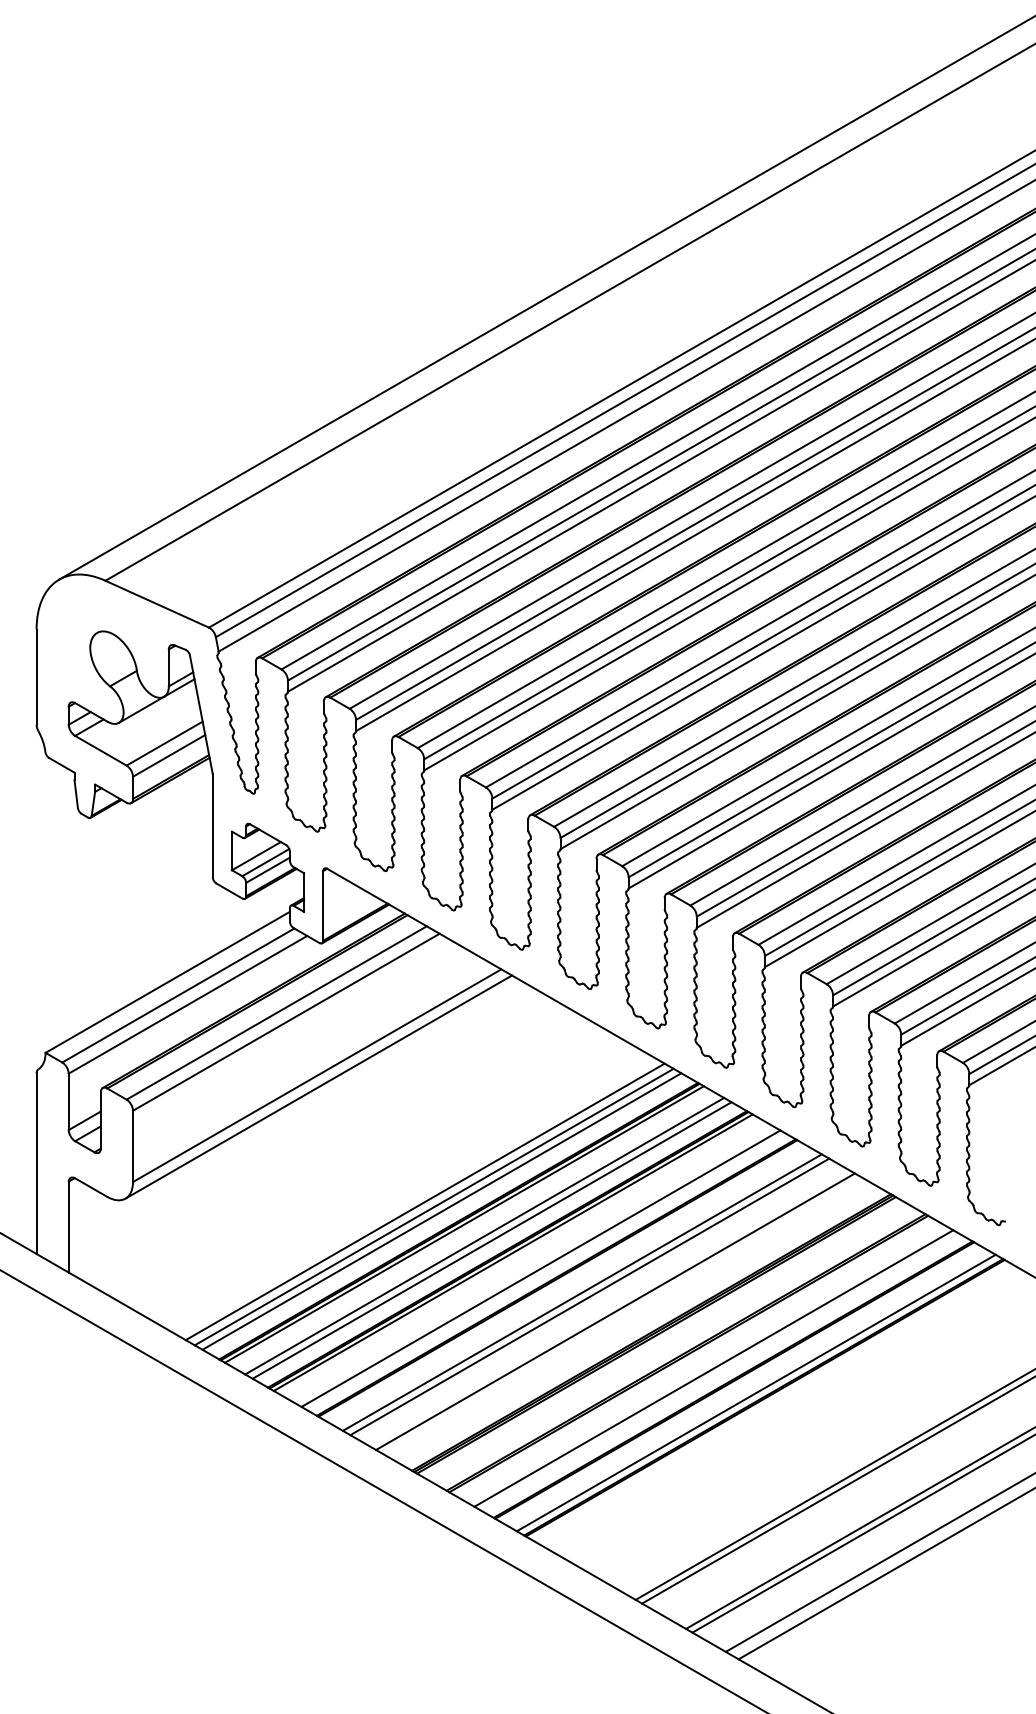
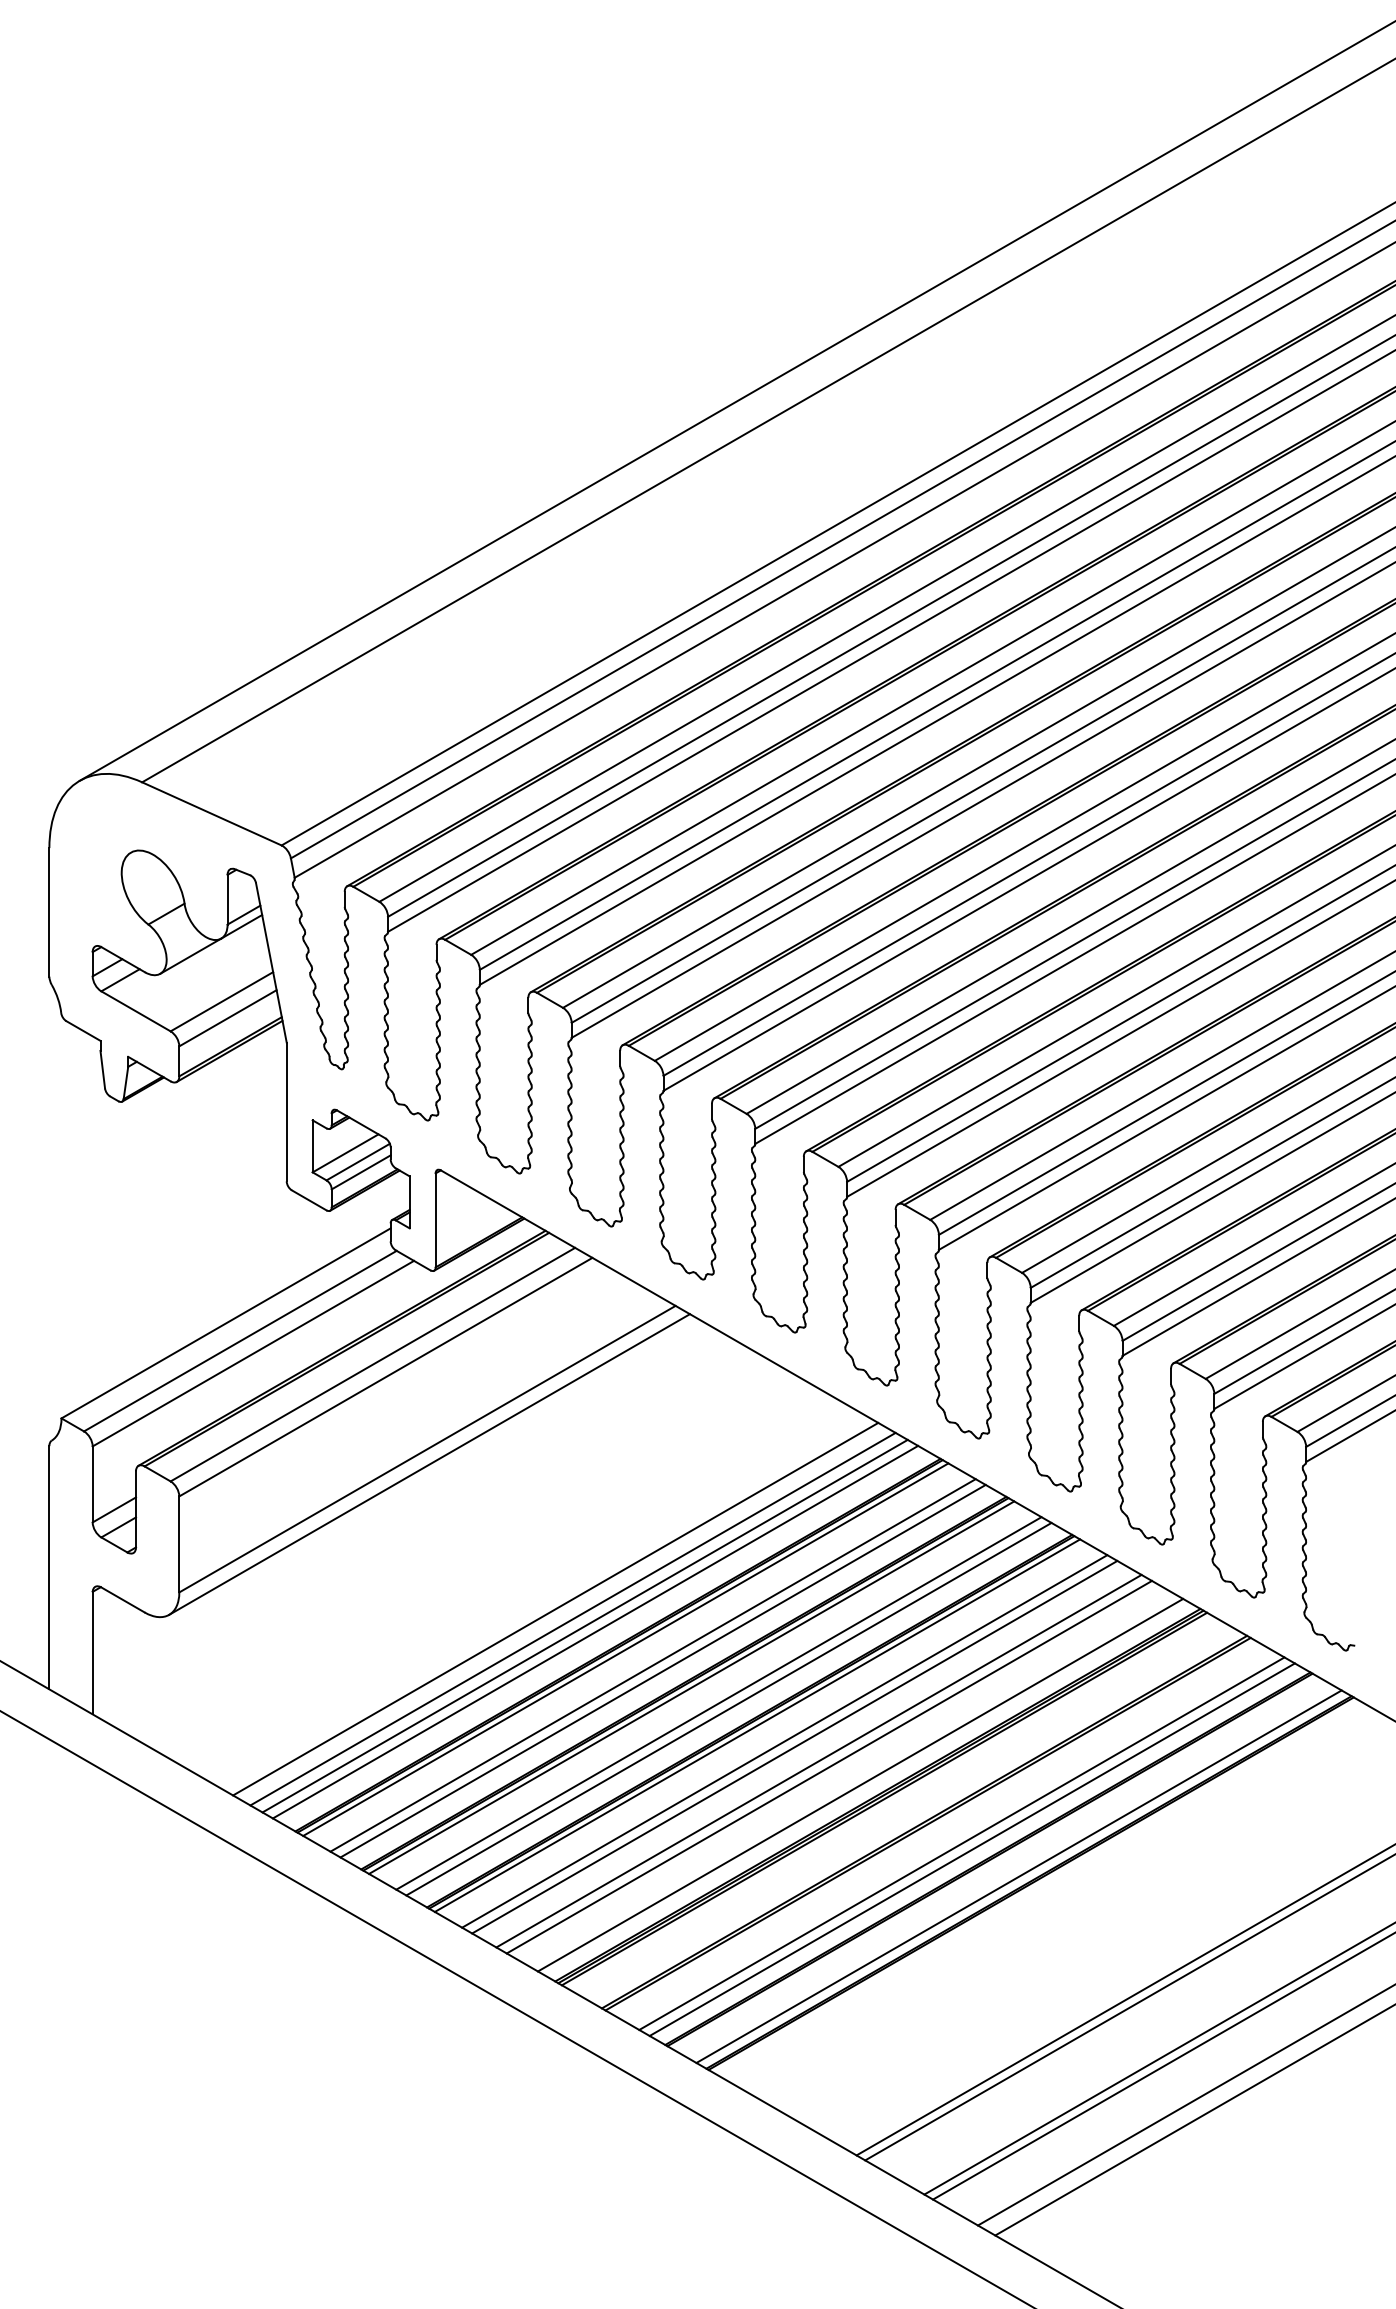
line: (412, 1193) -> (555, 1608), added
line: (533, 1264) -> (718, 1703), added
line: (562, 1280) -> (757, 1725), added
line: (607, 1306) -> (818, 1760), added
line: (638, 1324) -> (860, 1784), added
line: (720, 1372) -> (971, 1849), added

